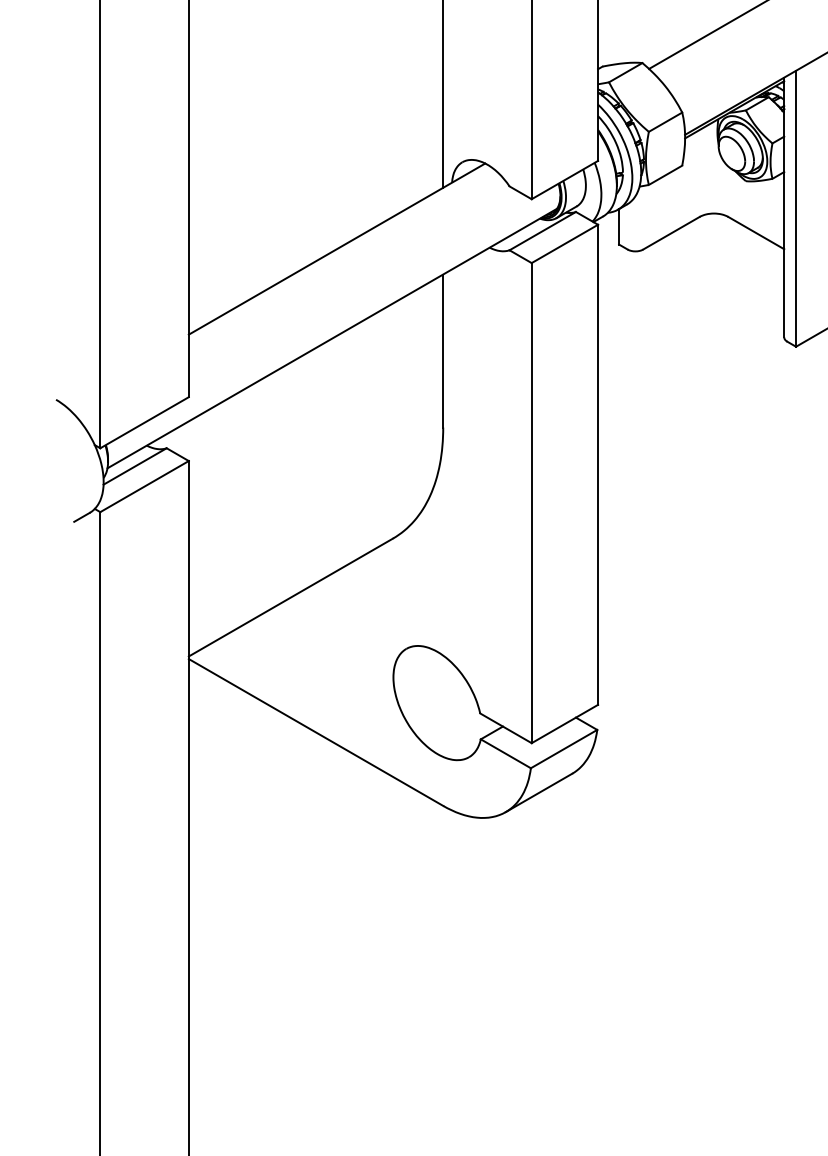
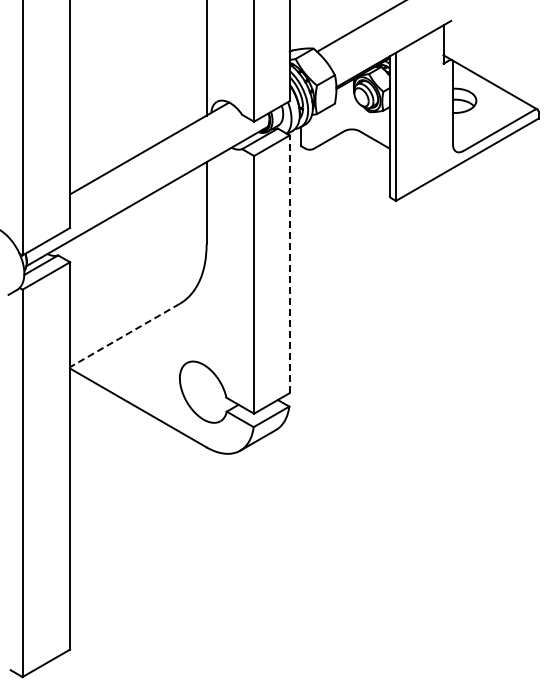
line: (597, 465) -> (289, 264), solid -> dashed
line: (290, 597) -> (124, 335), solid -> dashed

